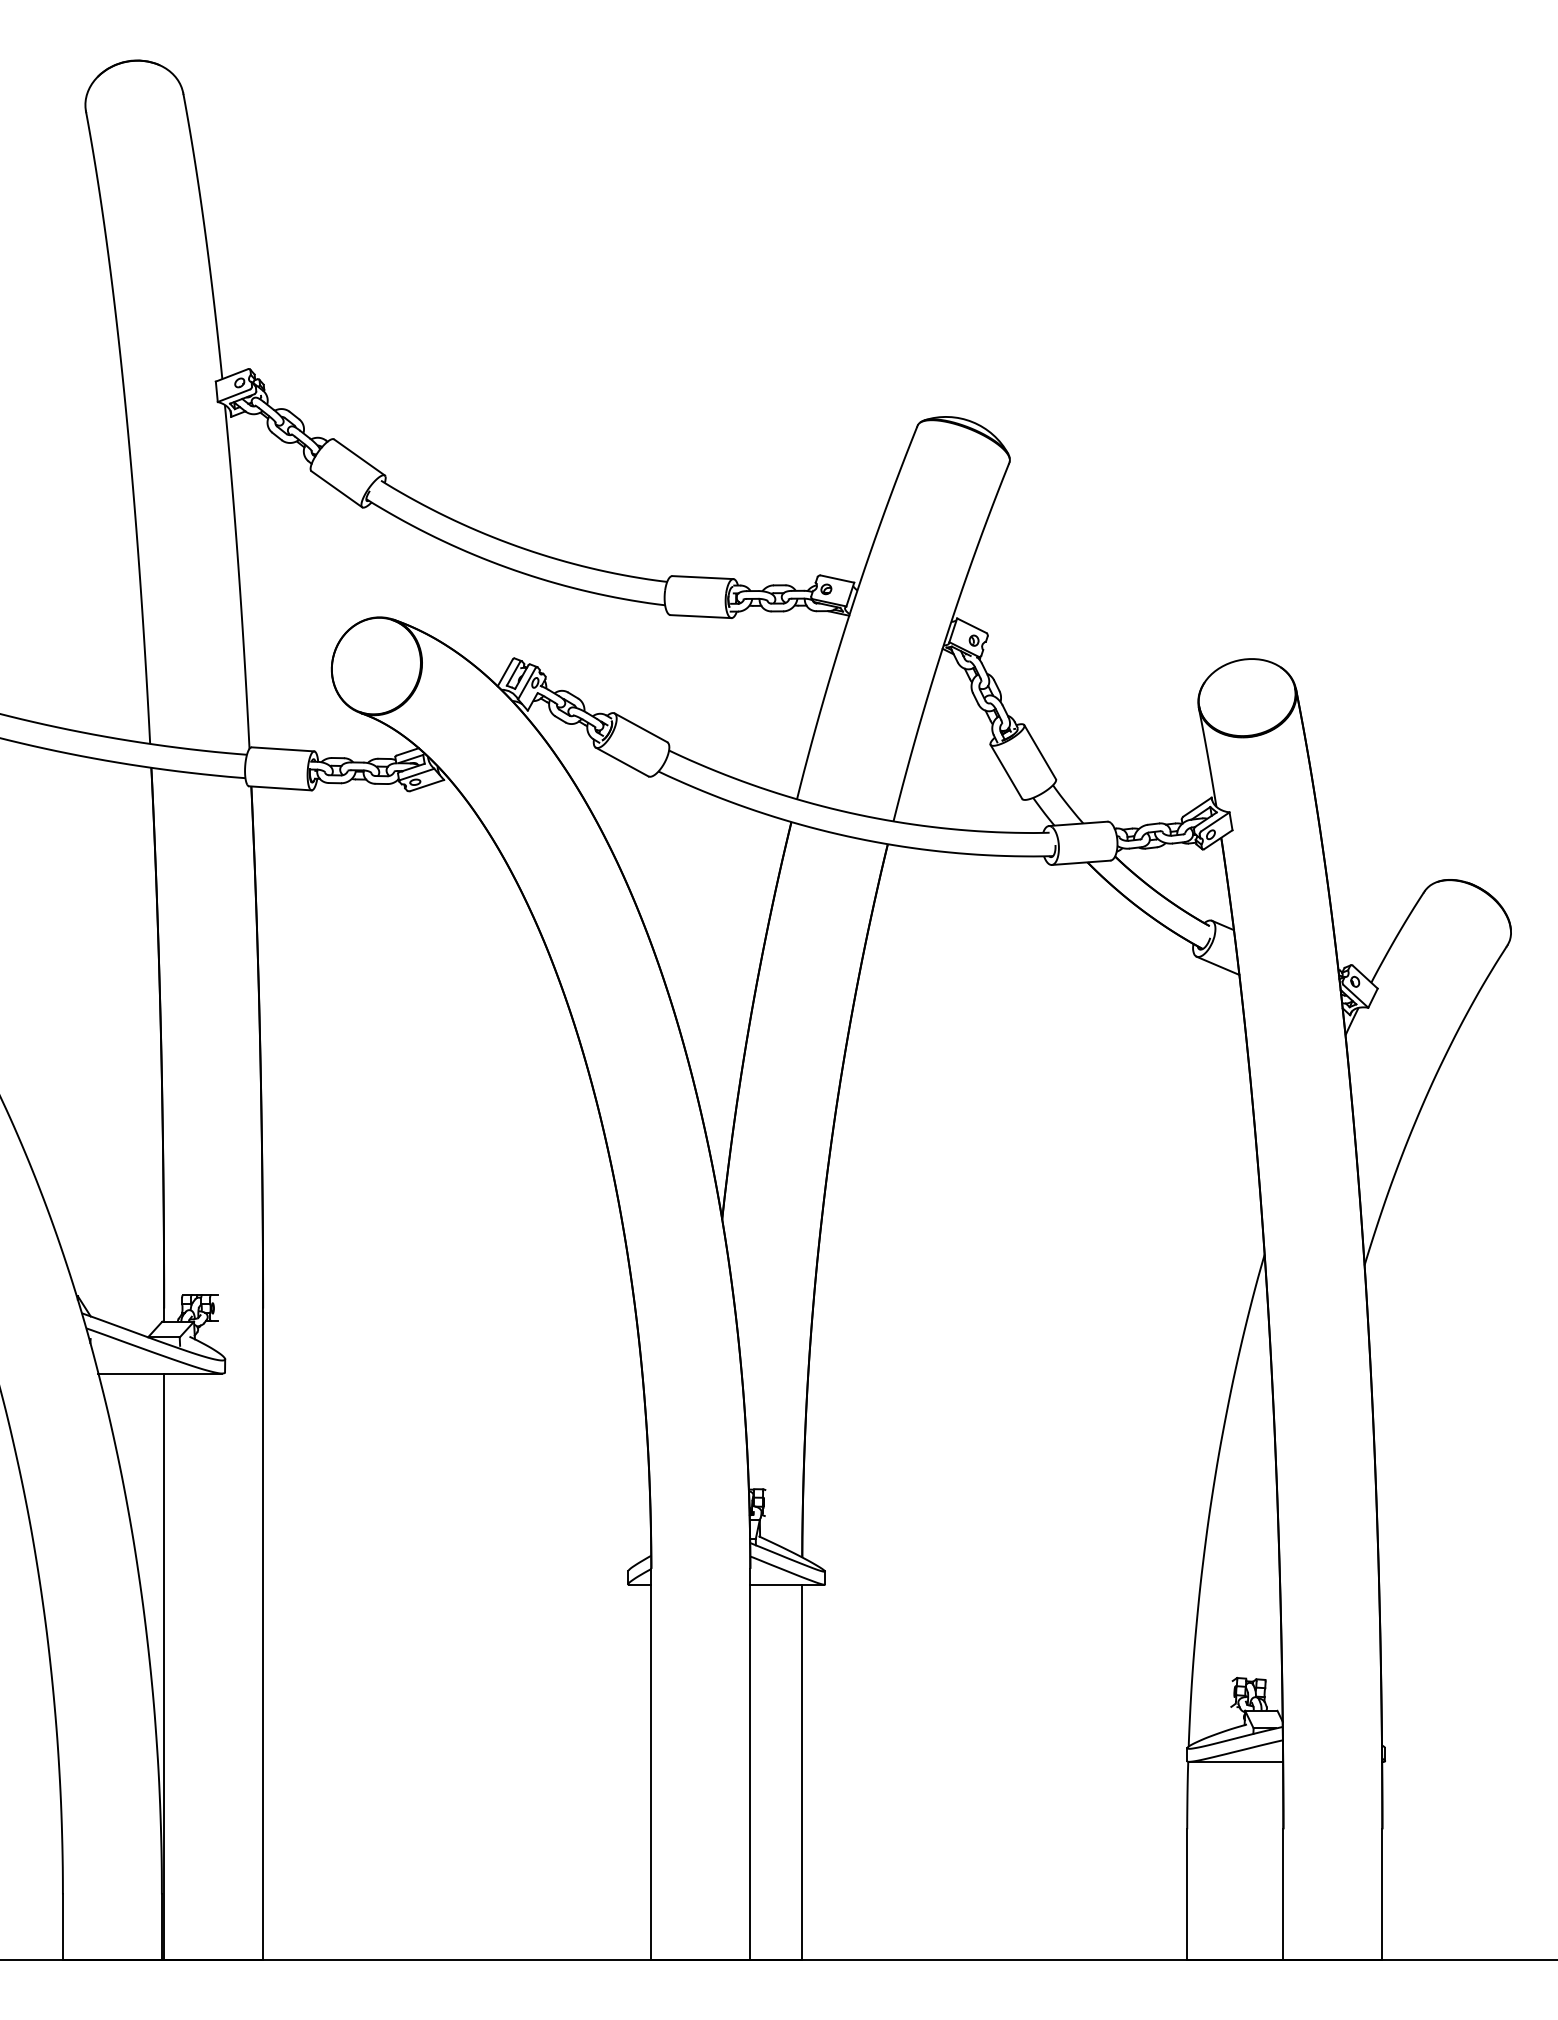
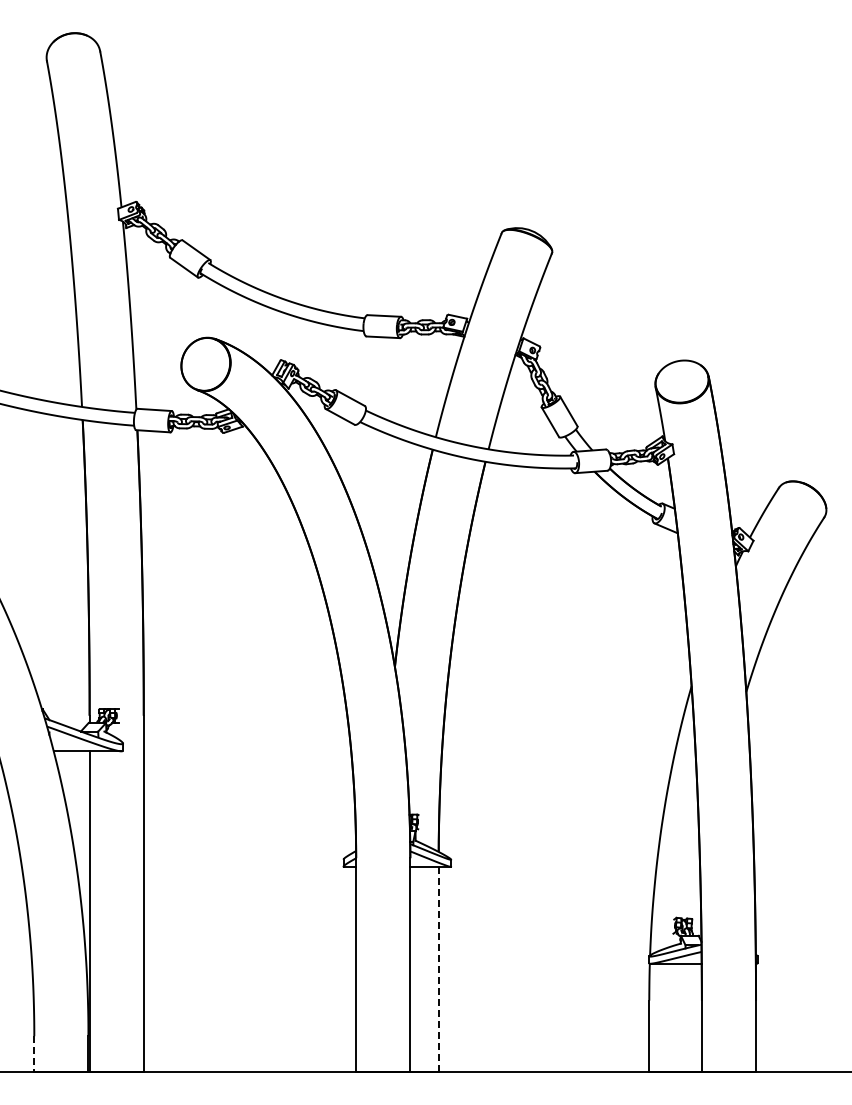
line: (801, 1770) -> (438, 968), solid -> dashed
line: (63, 1927) -> (34, 1054), solid -> dashed

